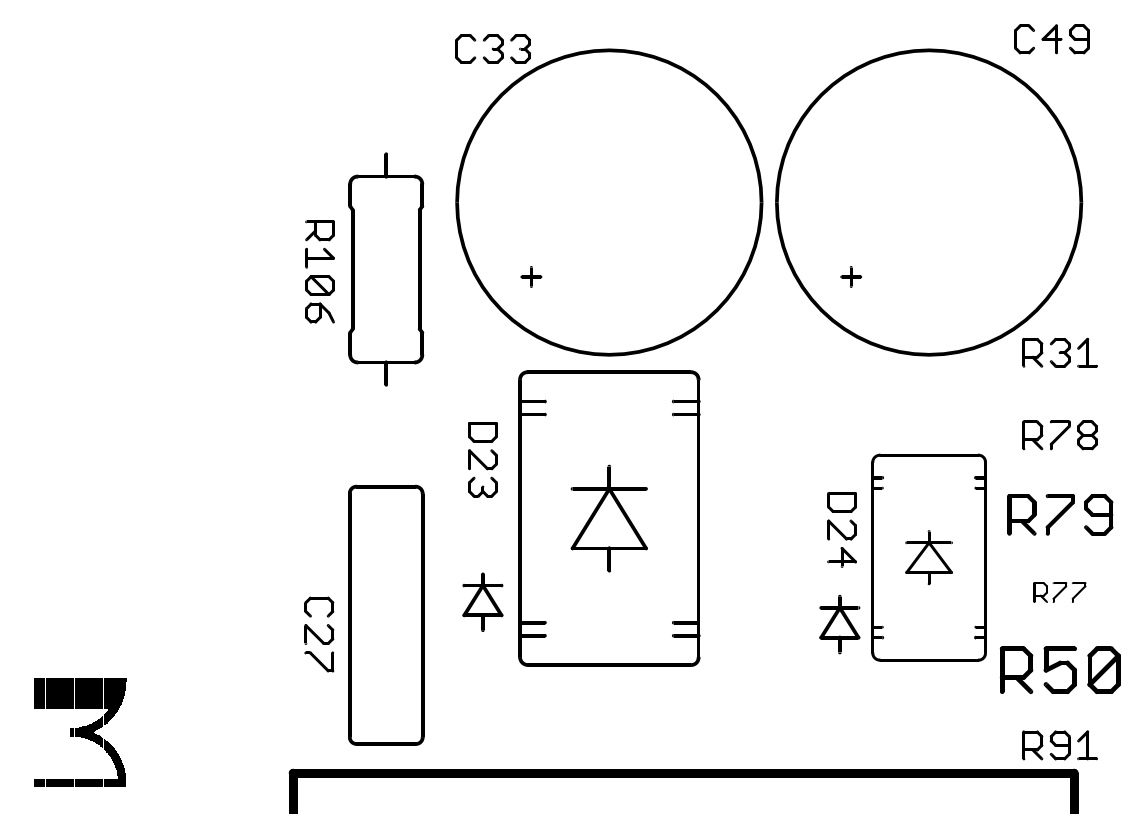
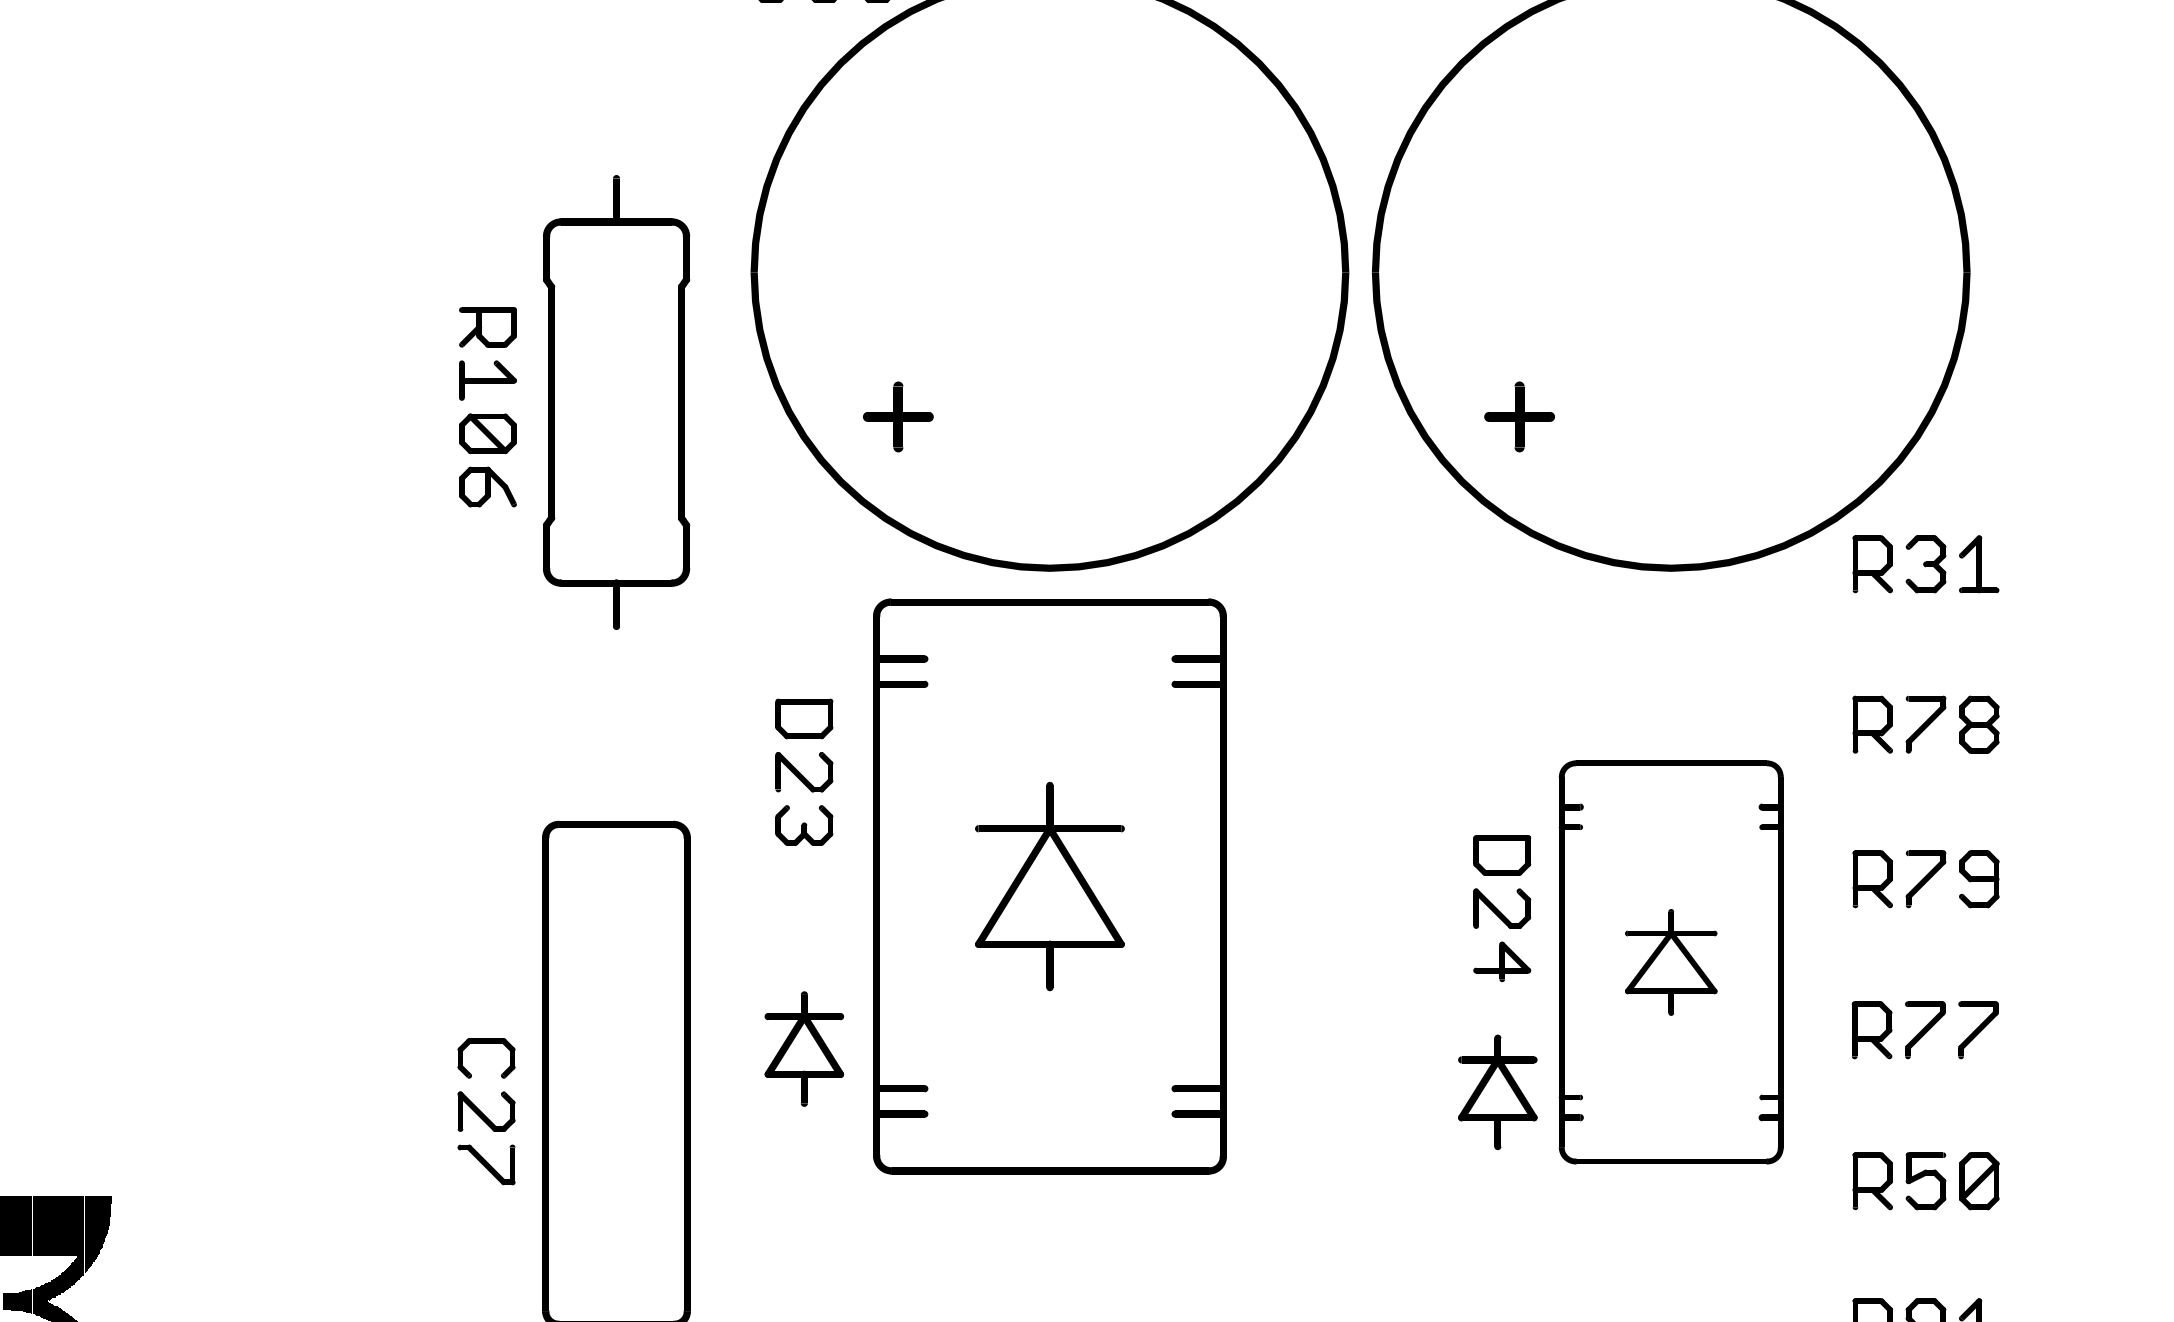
part: (531, 276) -> (898, 416), size x1.67
part: (851, 276) -> (1520, 416), size x1.67
part: (1059, 514) -> (1924, 878), size x0.71
part: (1059, 592) -> (1924, 1030), size x1.43
part: (1059, 670) -> (1924, 1181), size x0.62

